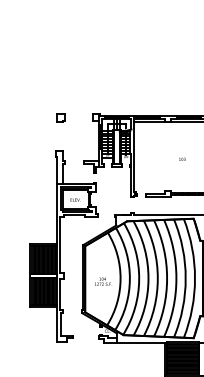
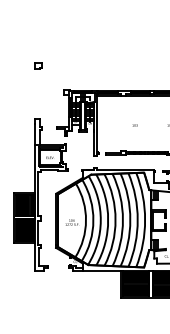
part: (60, 117) -> (38, 65), moved

